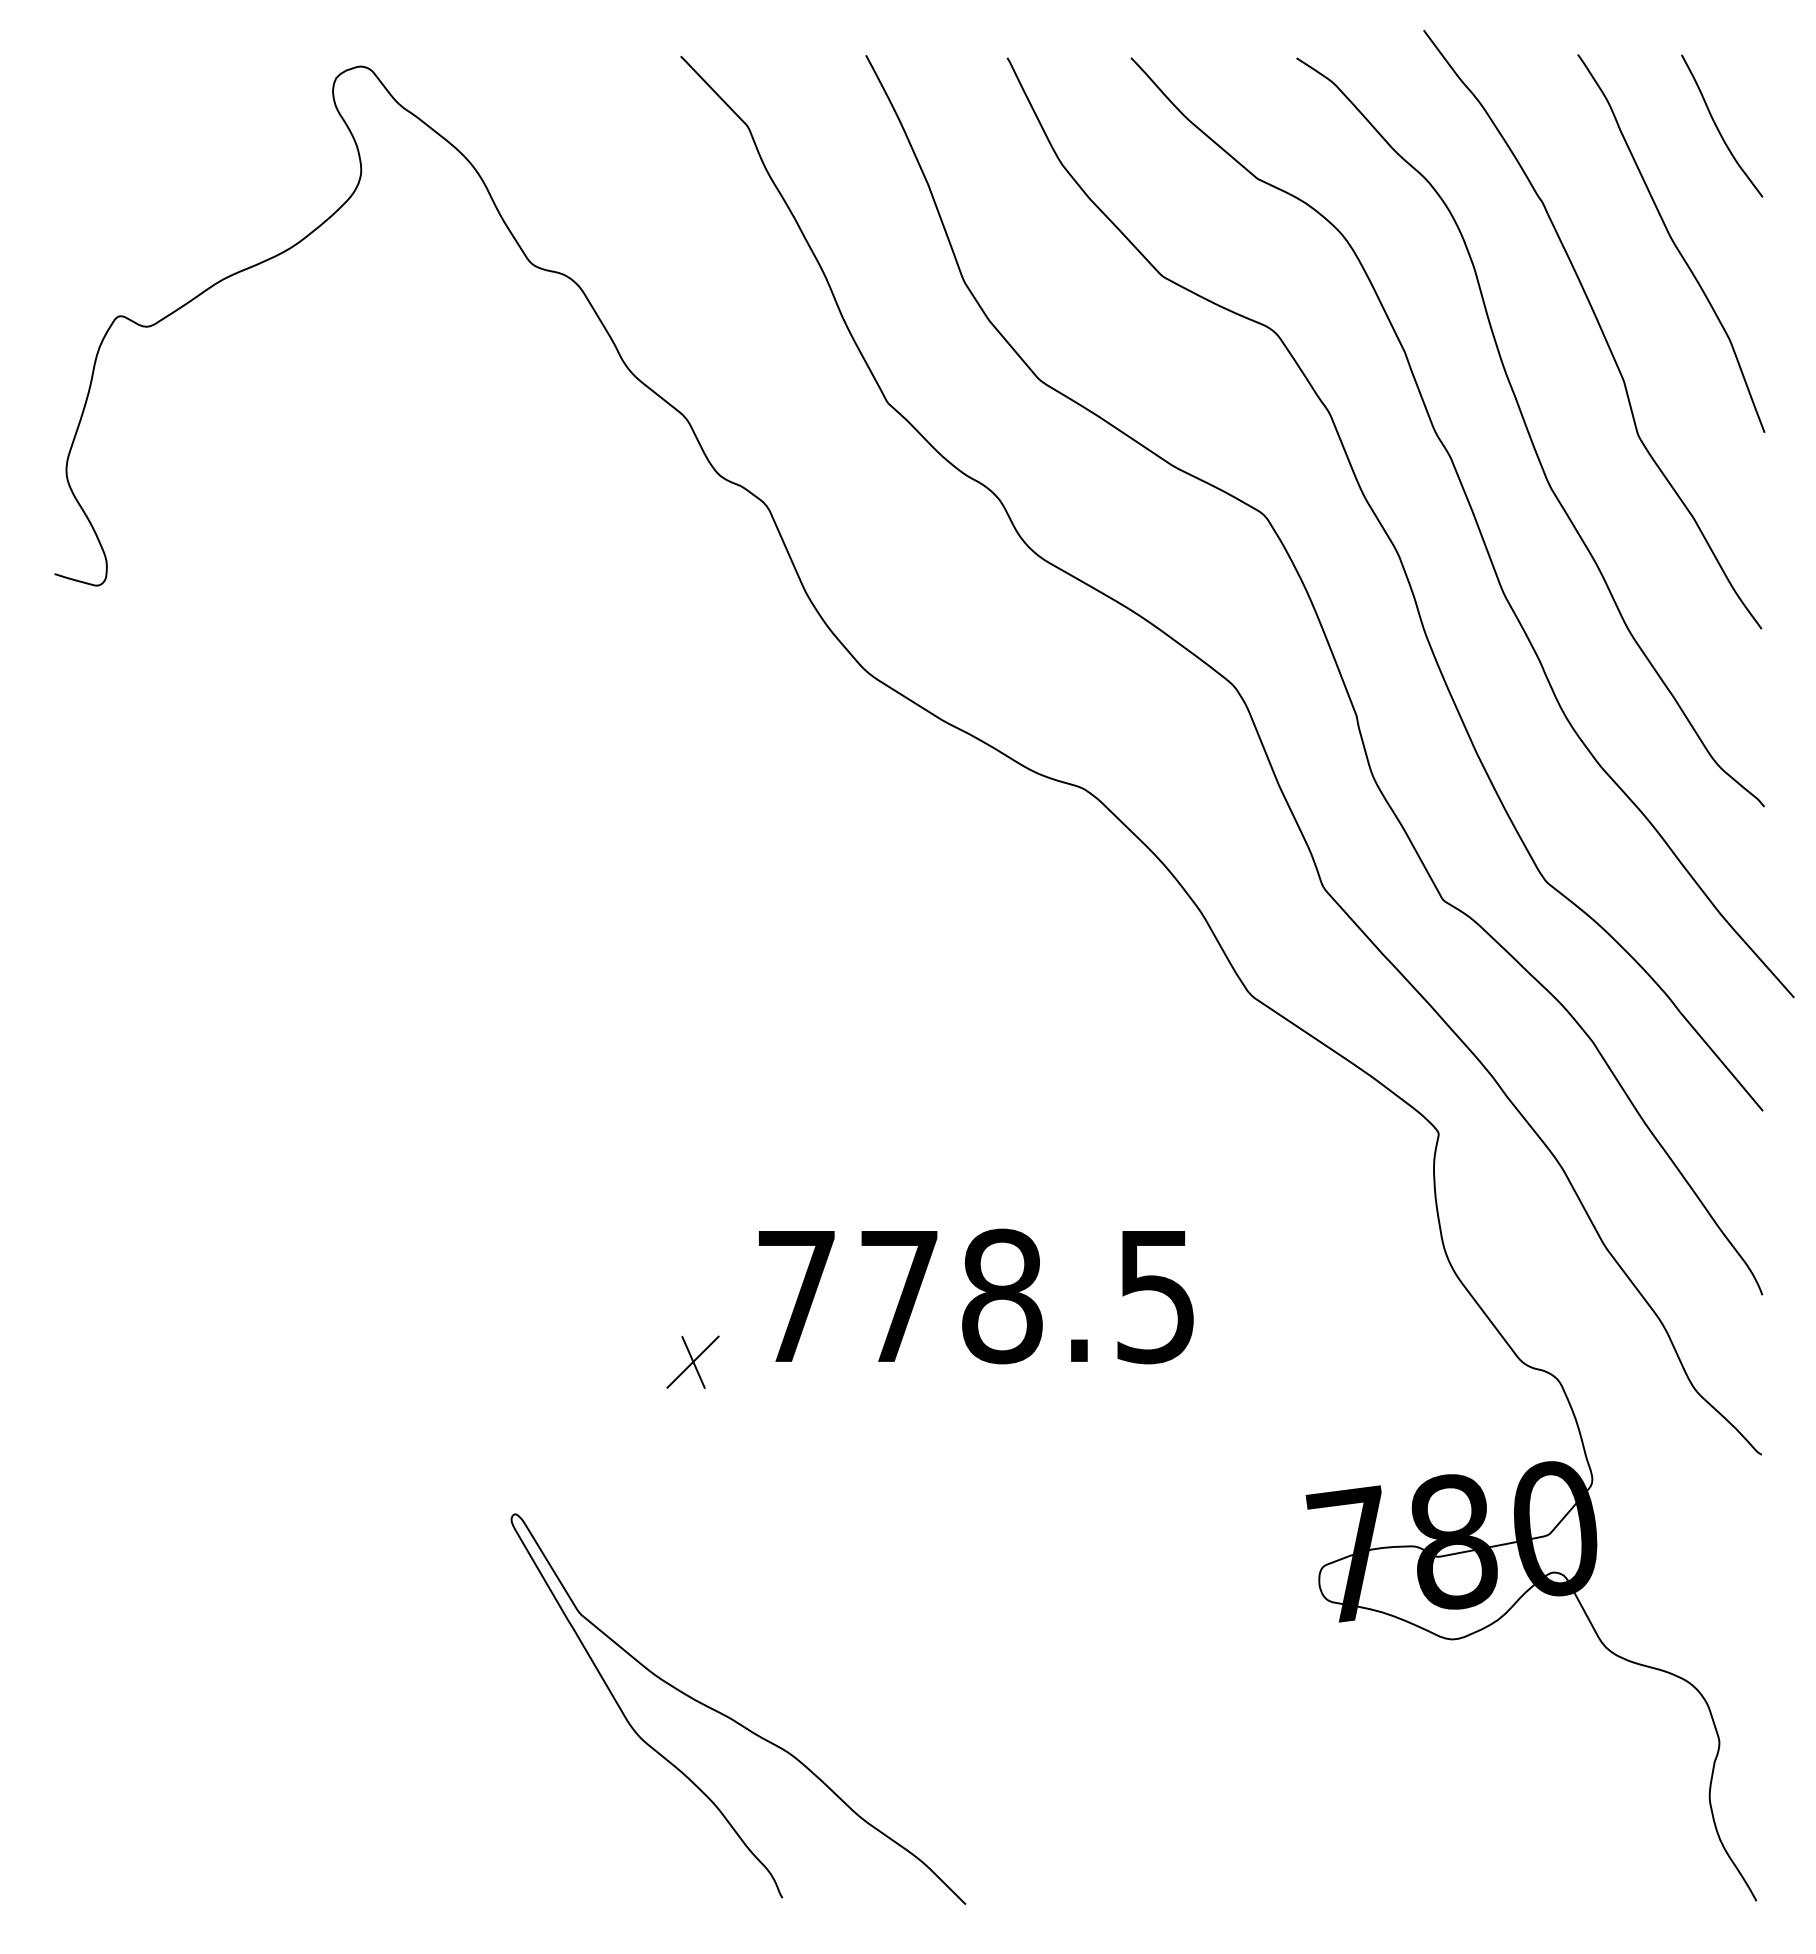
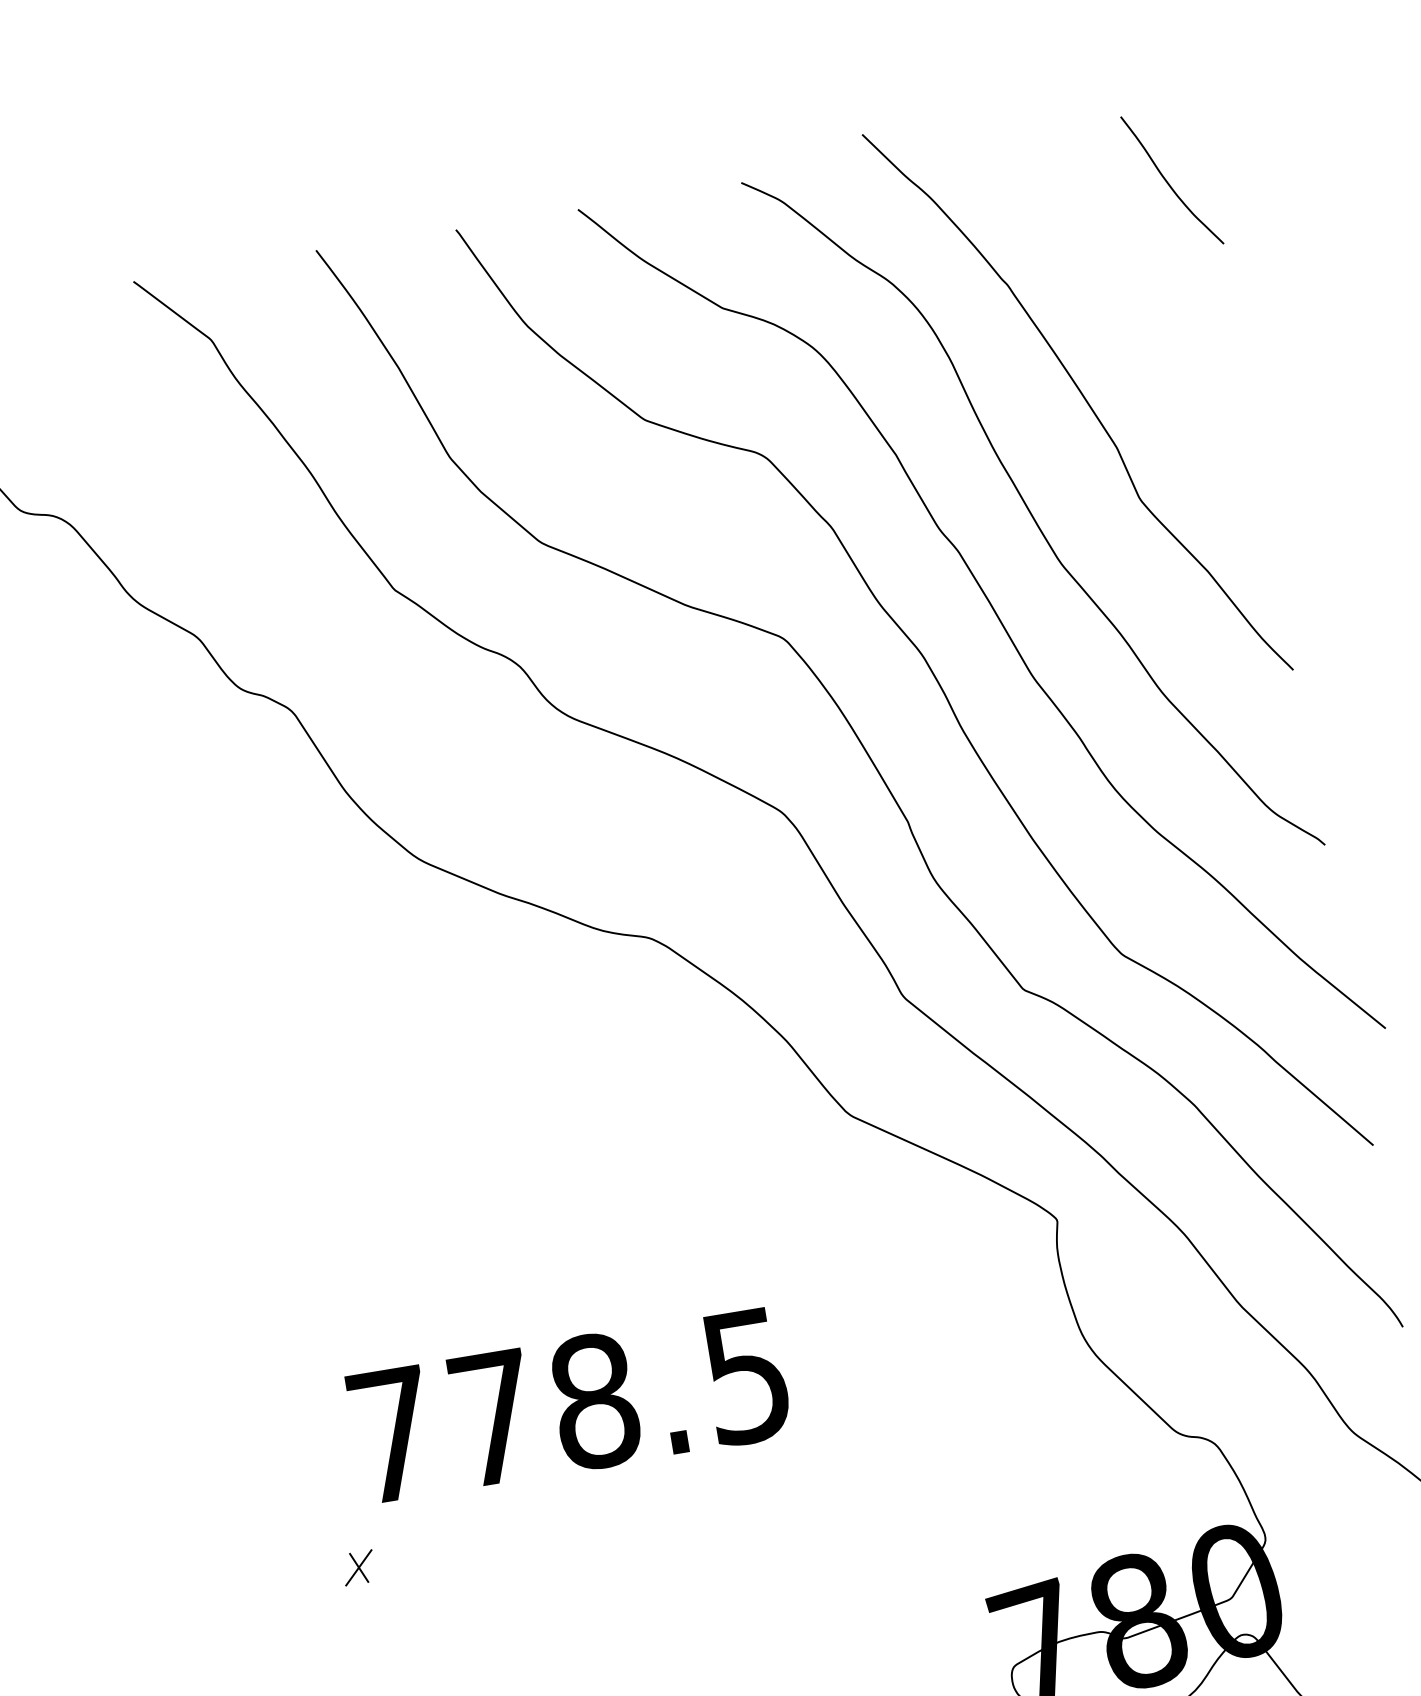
curve: (1672, 242) -> (1142, 303), removed
text: (976, 1296) -> (569, 1405), moved
part: (692, 1361) -> (358, 1567), size x0.6

